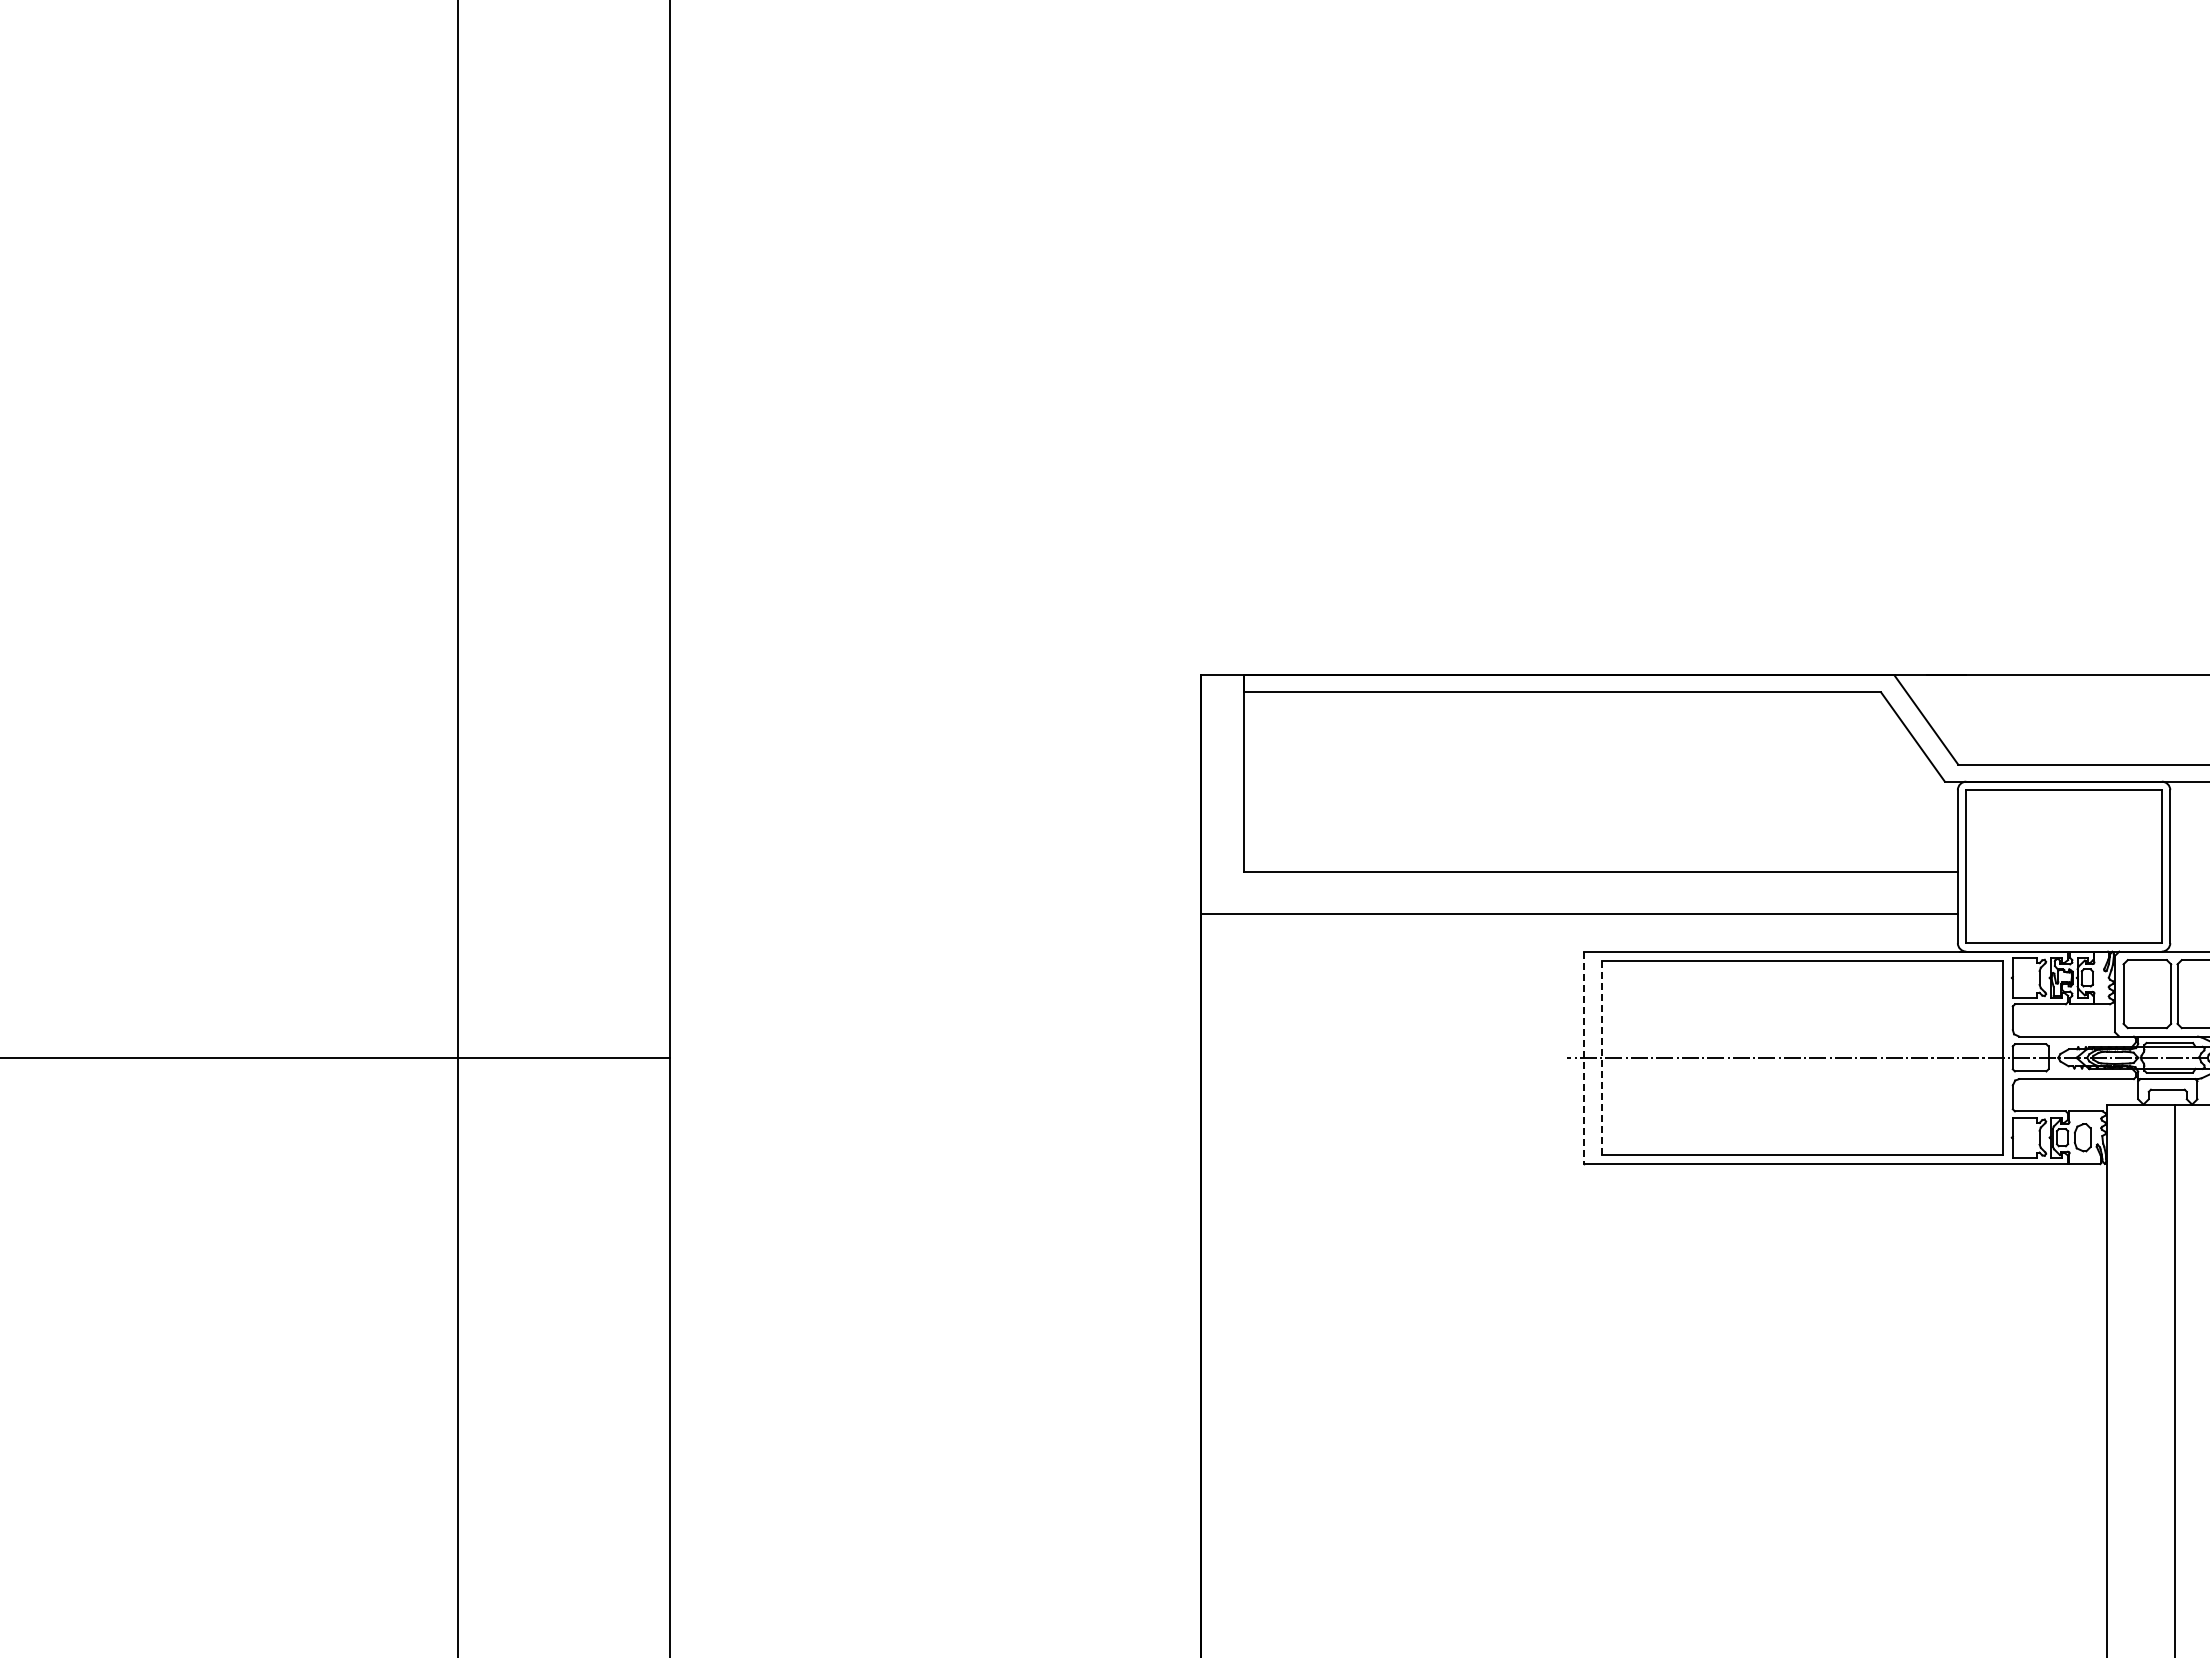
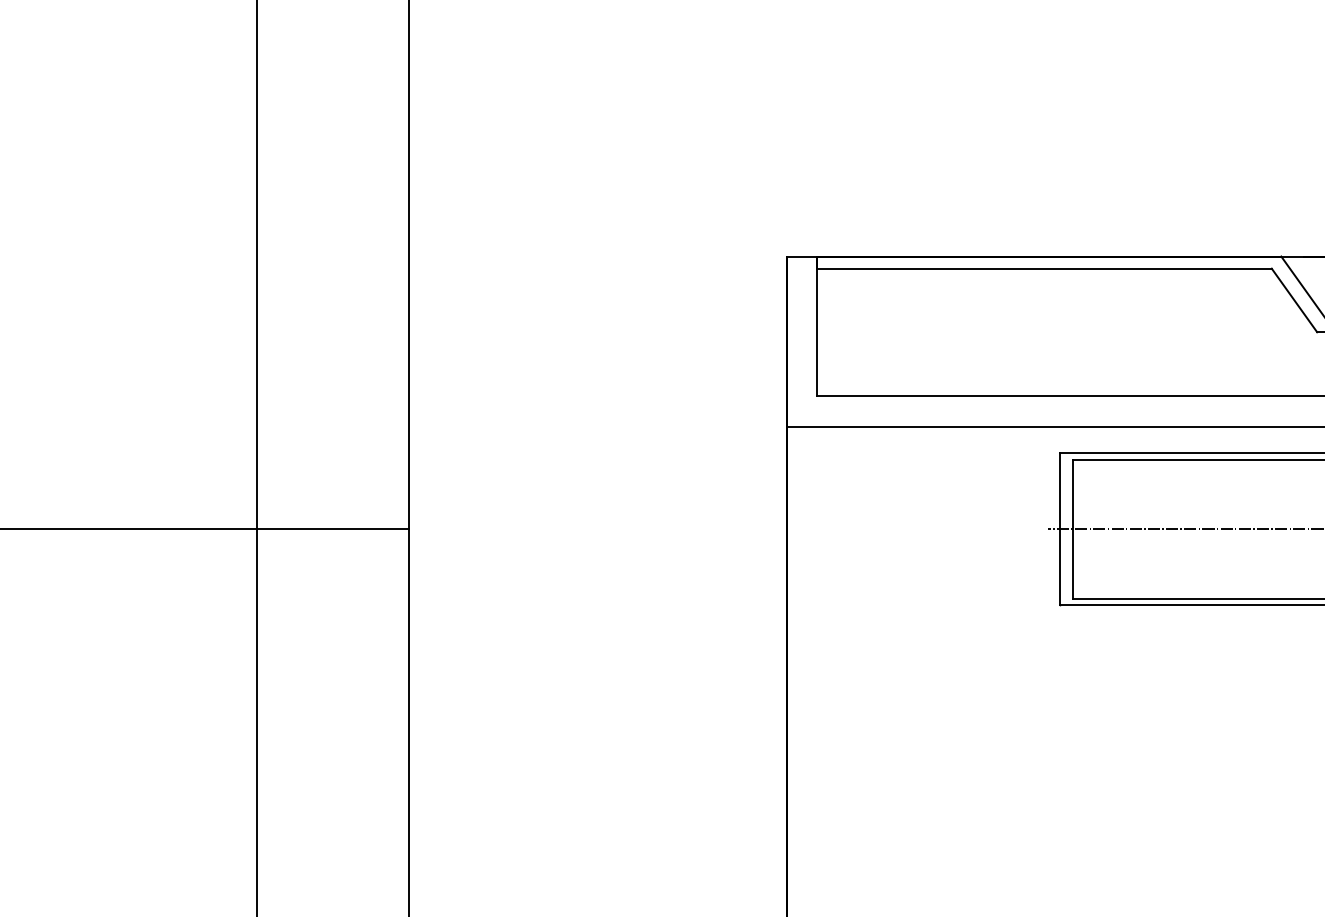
line: (1601, 1057) -> (1072, 528), dashed -> solid
line: (1583, 1058) -> (1059, 529), dashed -> solid

